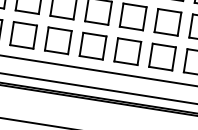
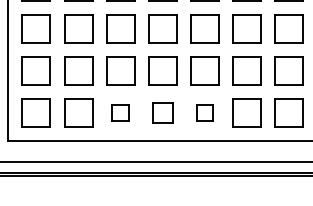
part: (23, 35) -> (120, 112), size x0.6
part: (58, 40) -> (162, 112), size x0.7
part: (92, 45) -> (204, 112), size x0.6

